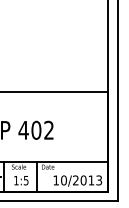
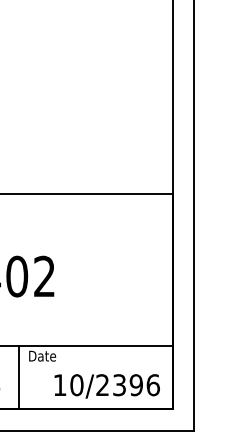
text: (91, 180) -> (136, 385), 10/2013 -> 10/2396

